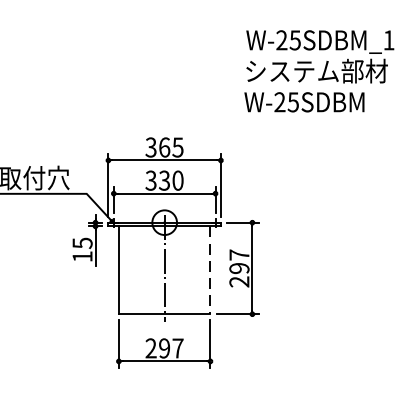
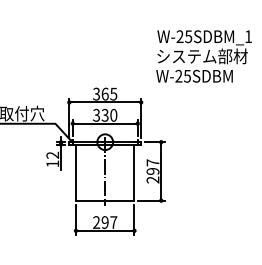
text: (318, 71) -> (203, 56), moved
text: (82, 241) -> (52, 154), 15 -> 12
line: (210, 271) -> (134, 173), dashed -> solid

